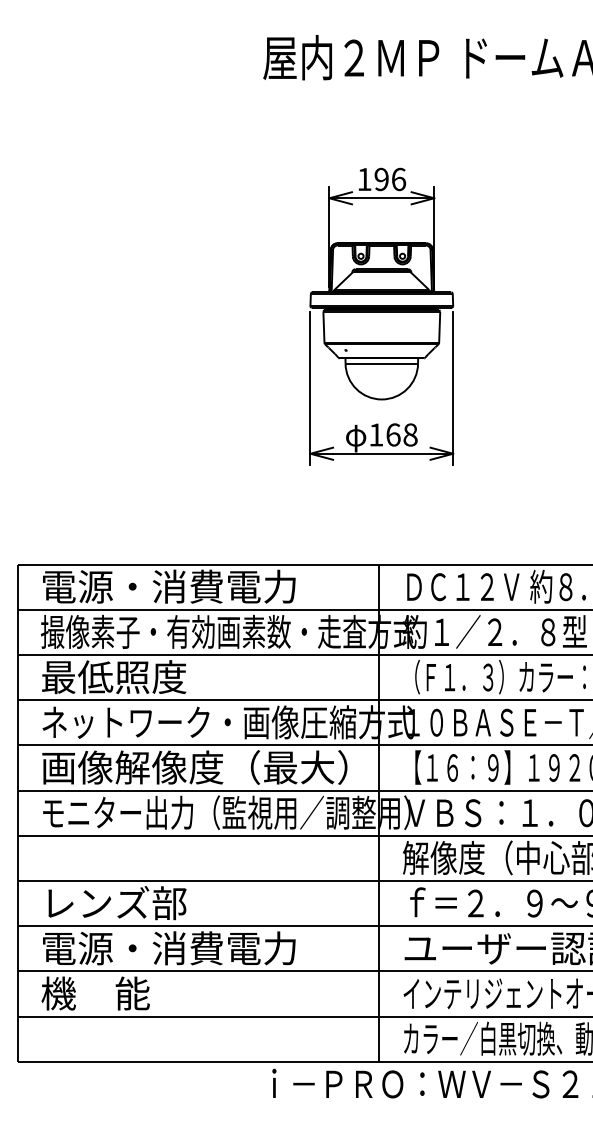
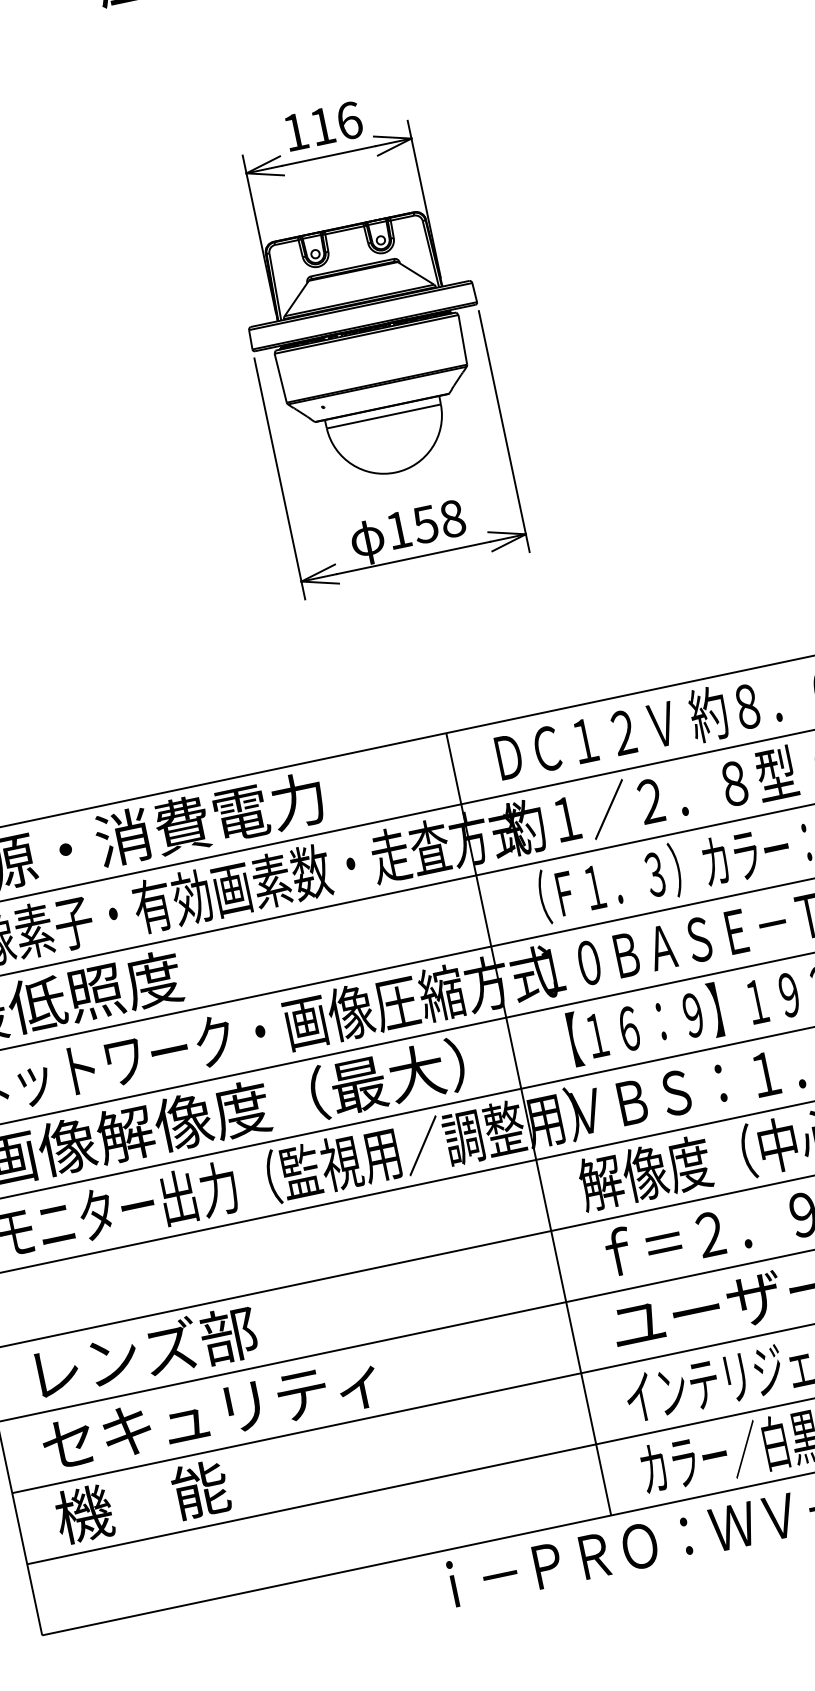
text: (381, 179) -> (322, 126), 196 -> 116
text: (393, 434) -> (425, 523), 168 -> 158
text: (168, 948) -> (242, 1407), 電源・消費電力 -> セキュリティ

